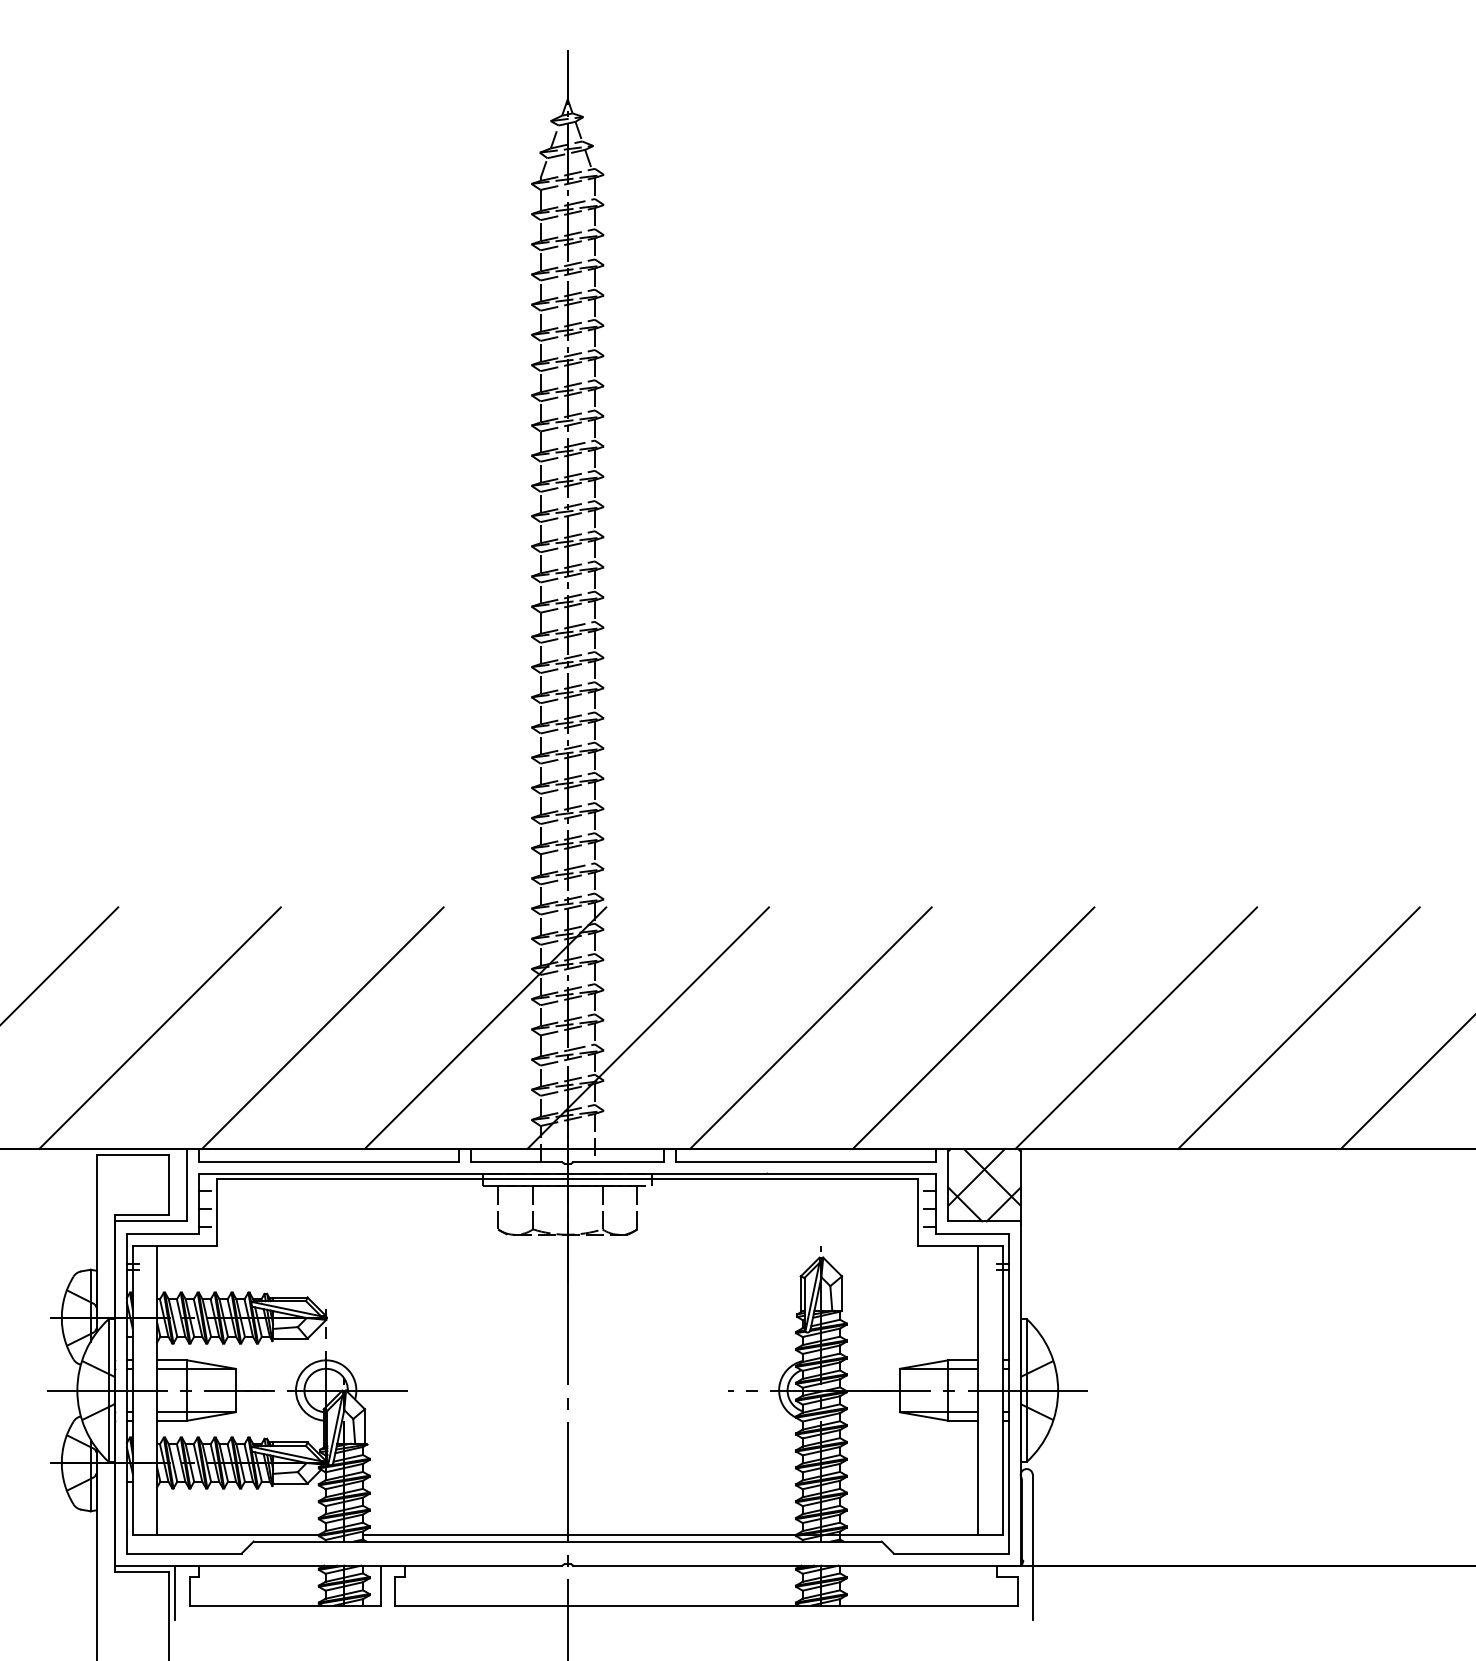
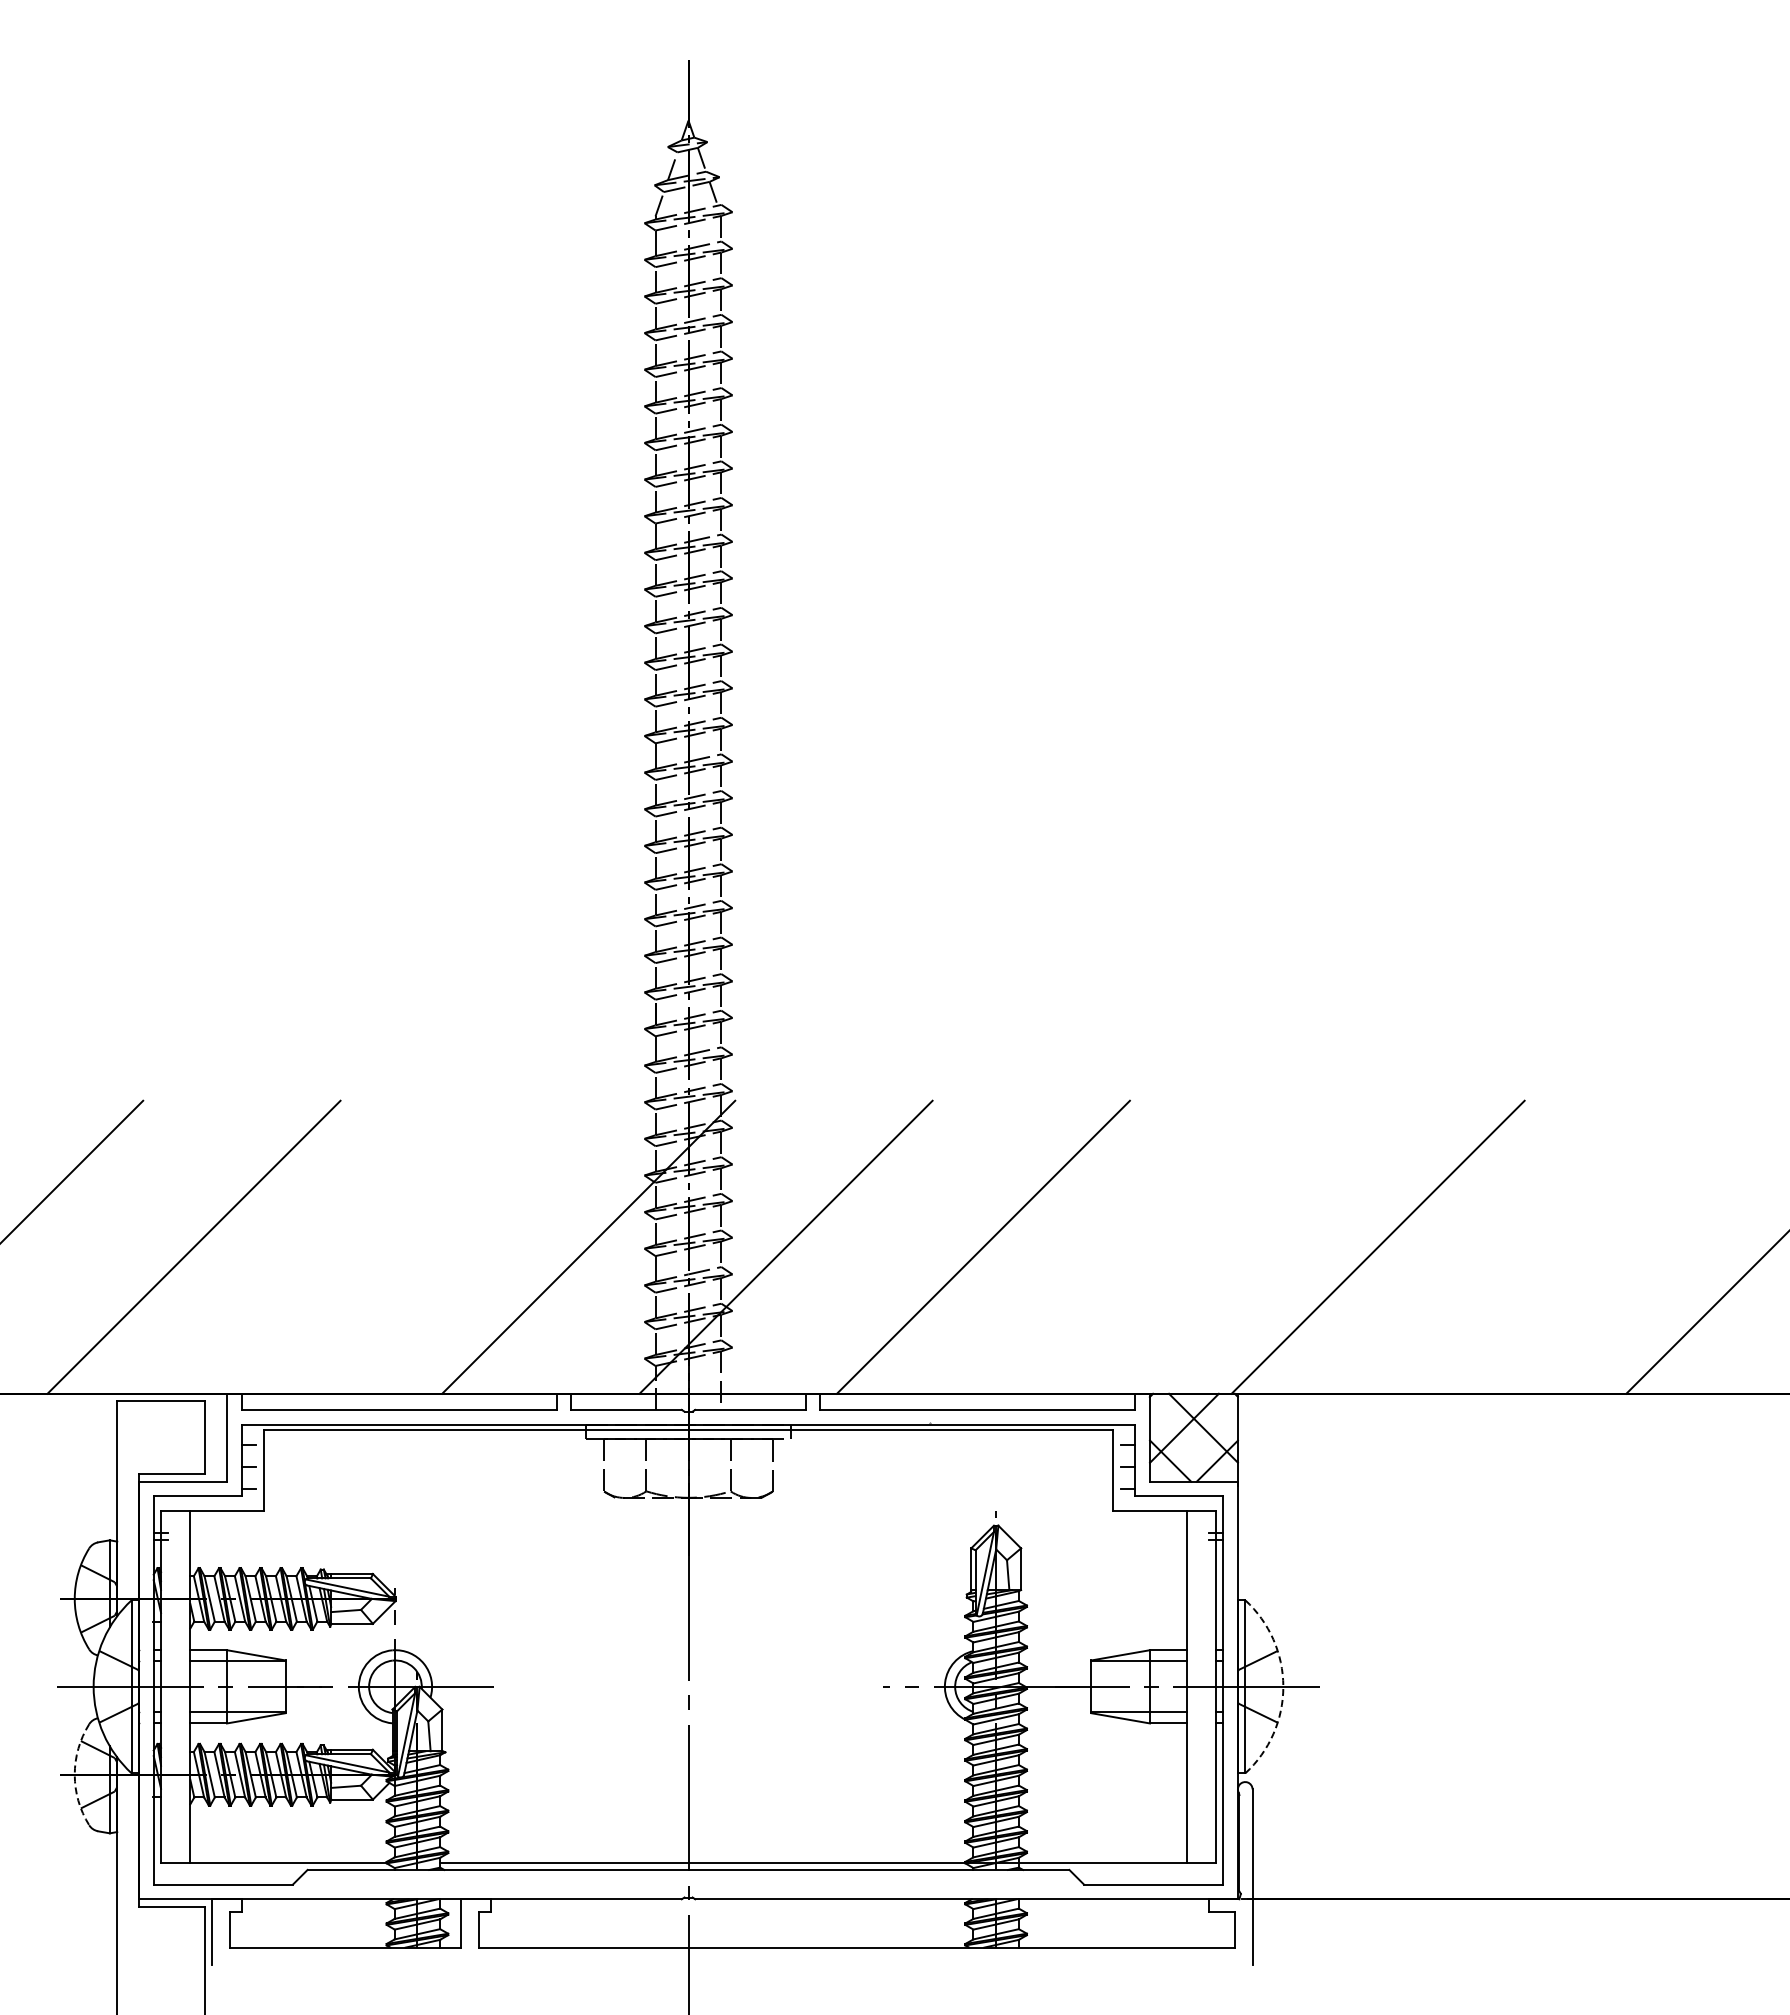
line: (322, 1027) -> (390, 1246), removed
line: (973, 1027) -> (1180, 1246), removed
line: (1299, 1027) -> (1575, 1246), removed
arc: (1058, 1390) -> (1283, 1686), solid -> dashed
arc: (61, 1462) -> (74, 1774), solid -> dashed

